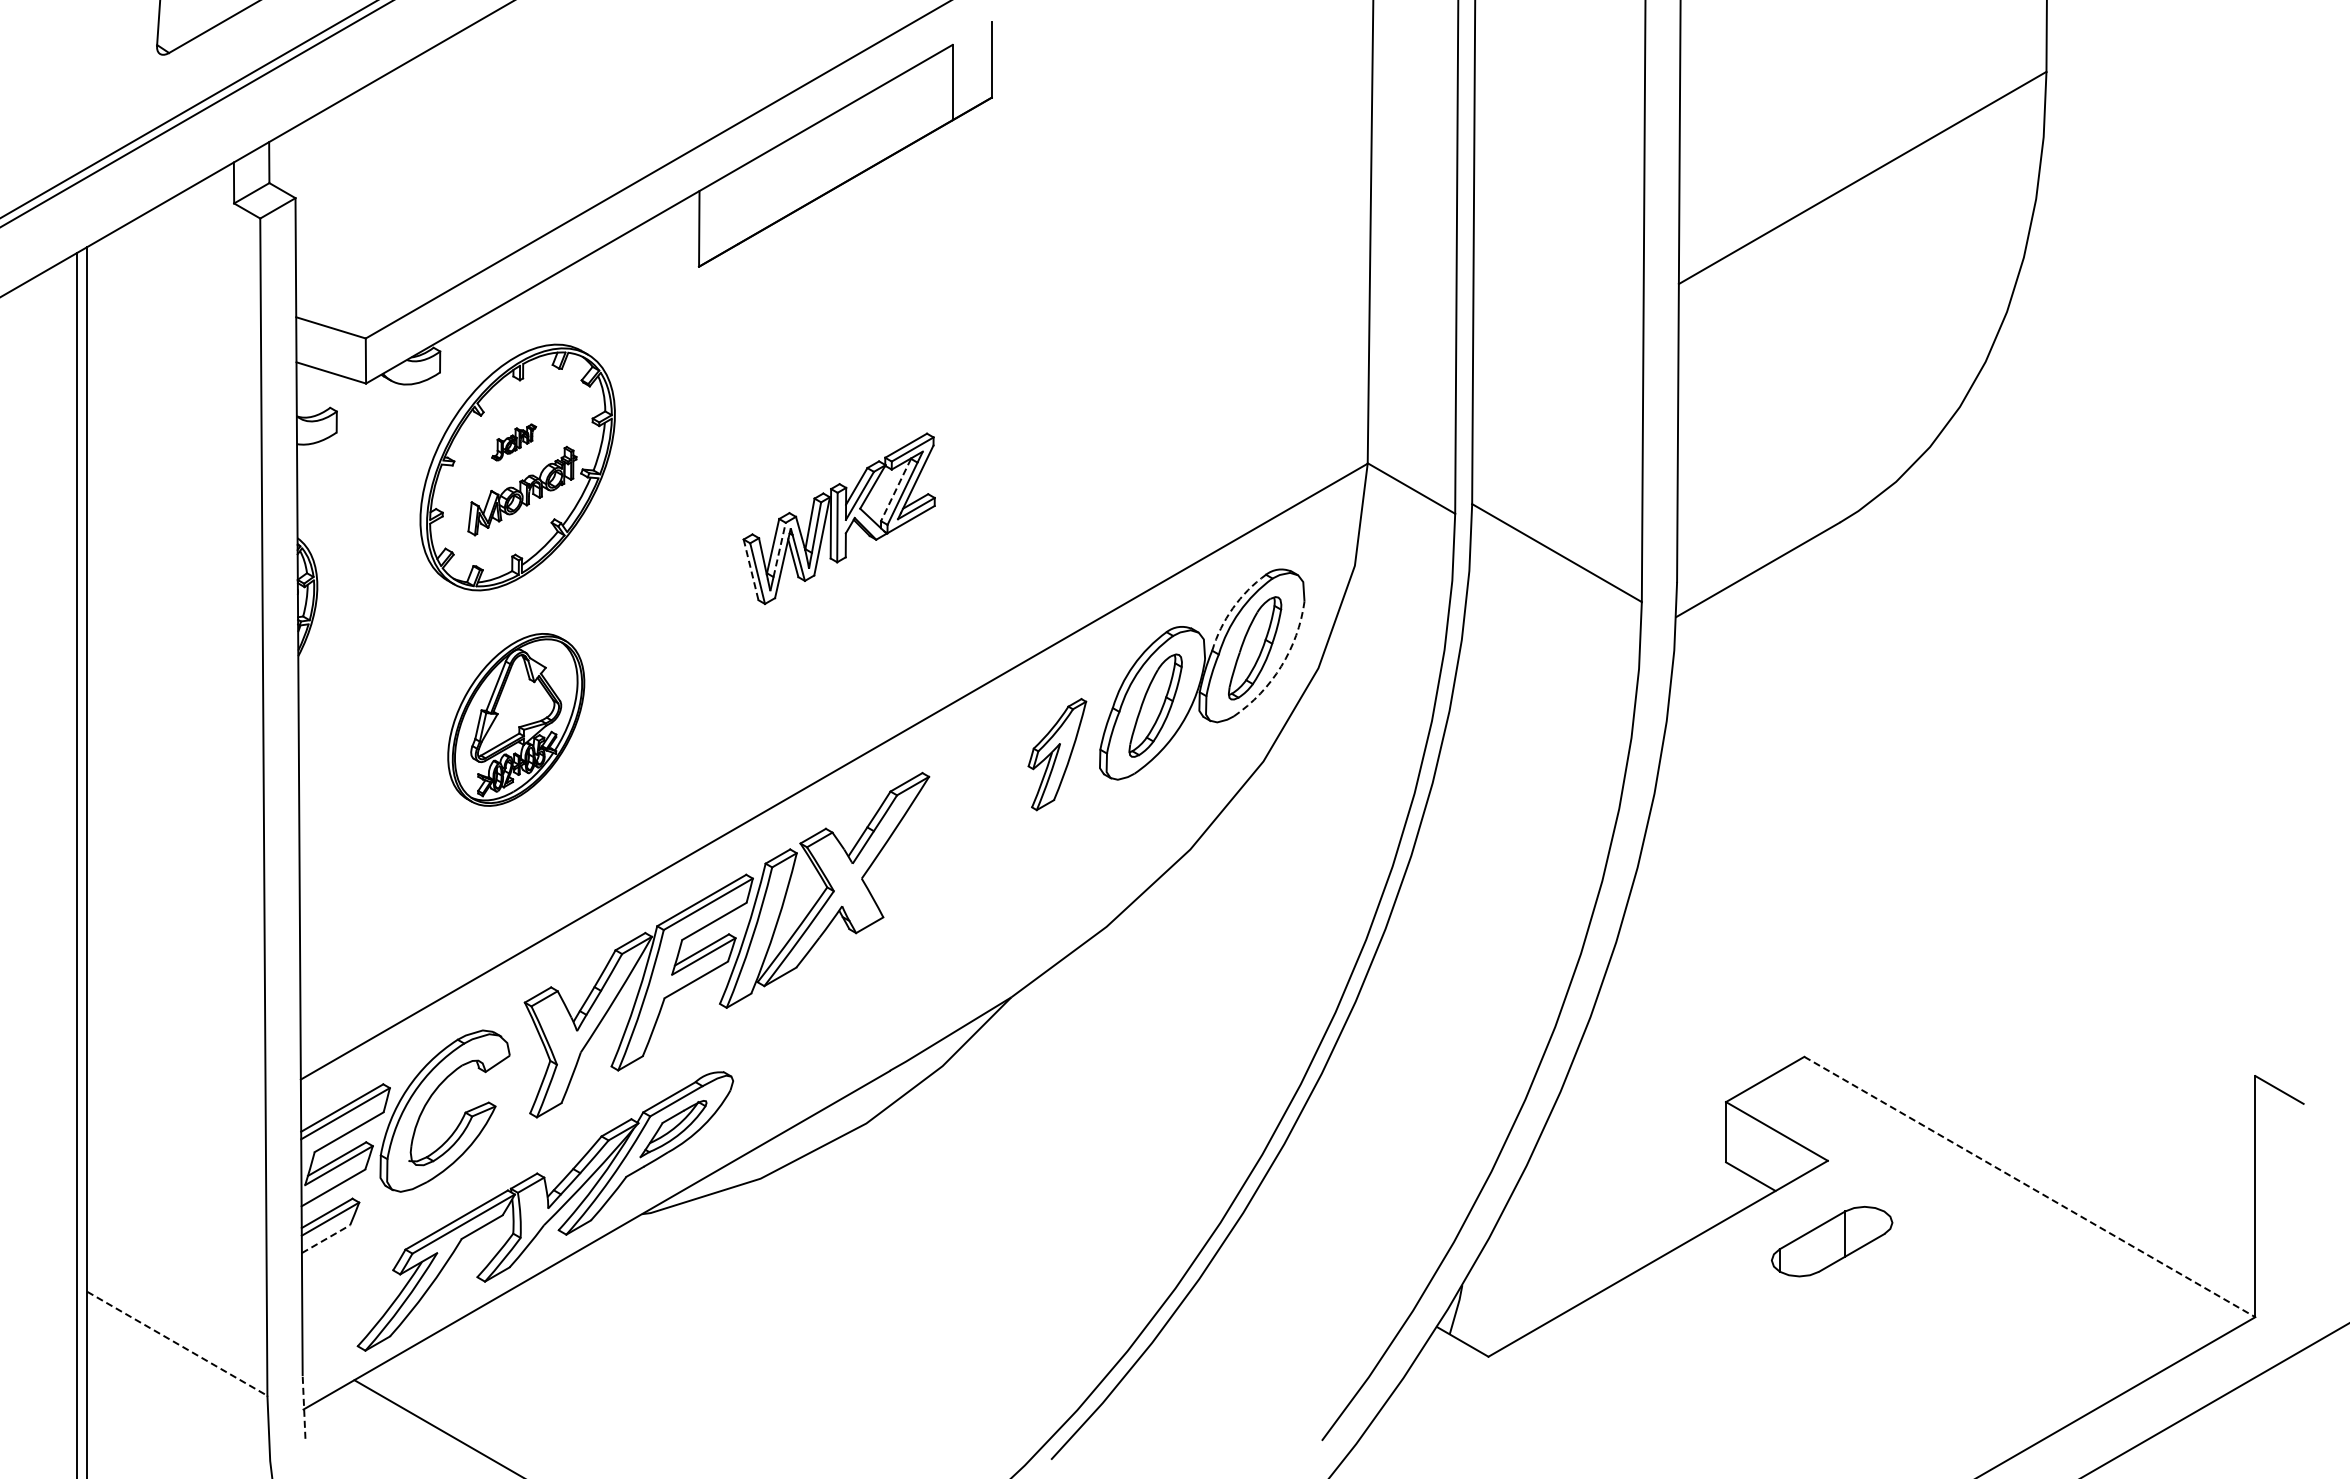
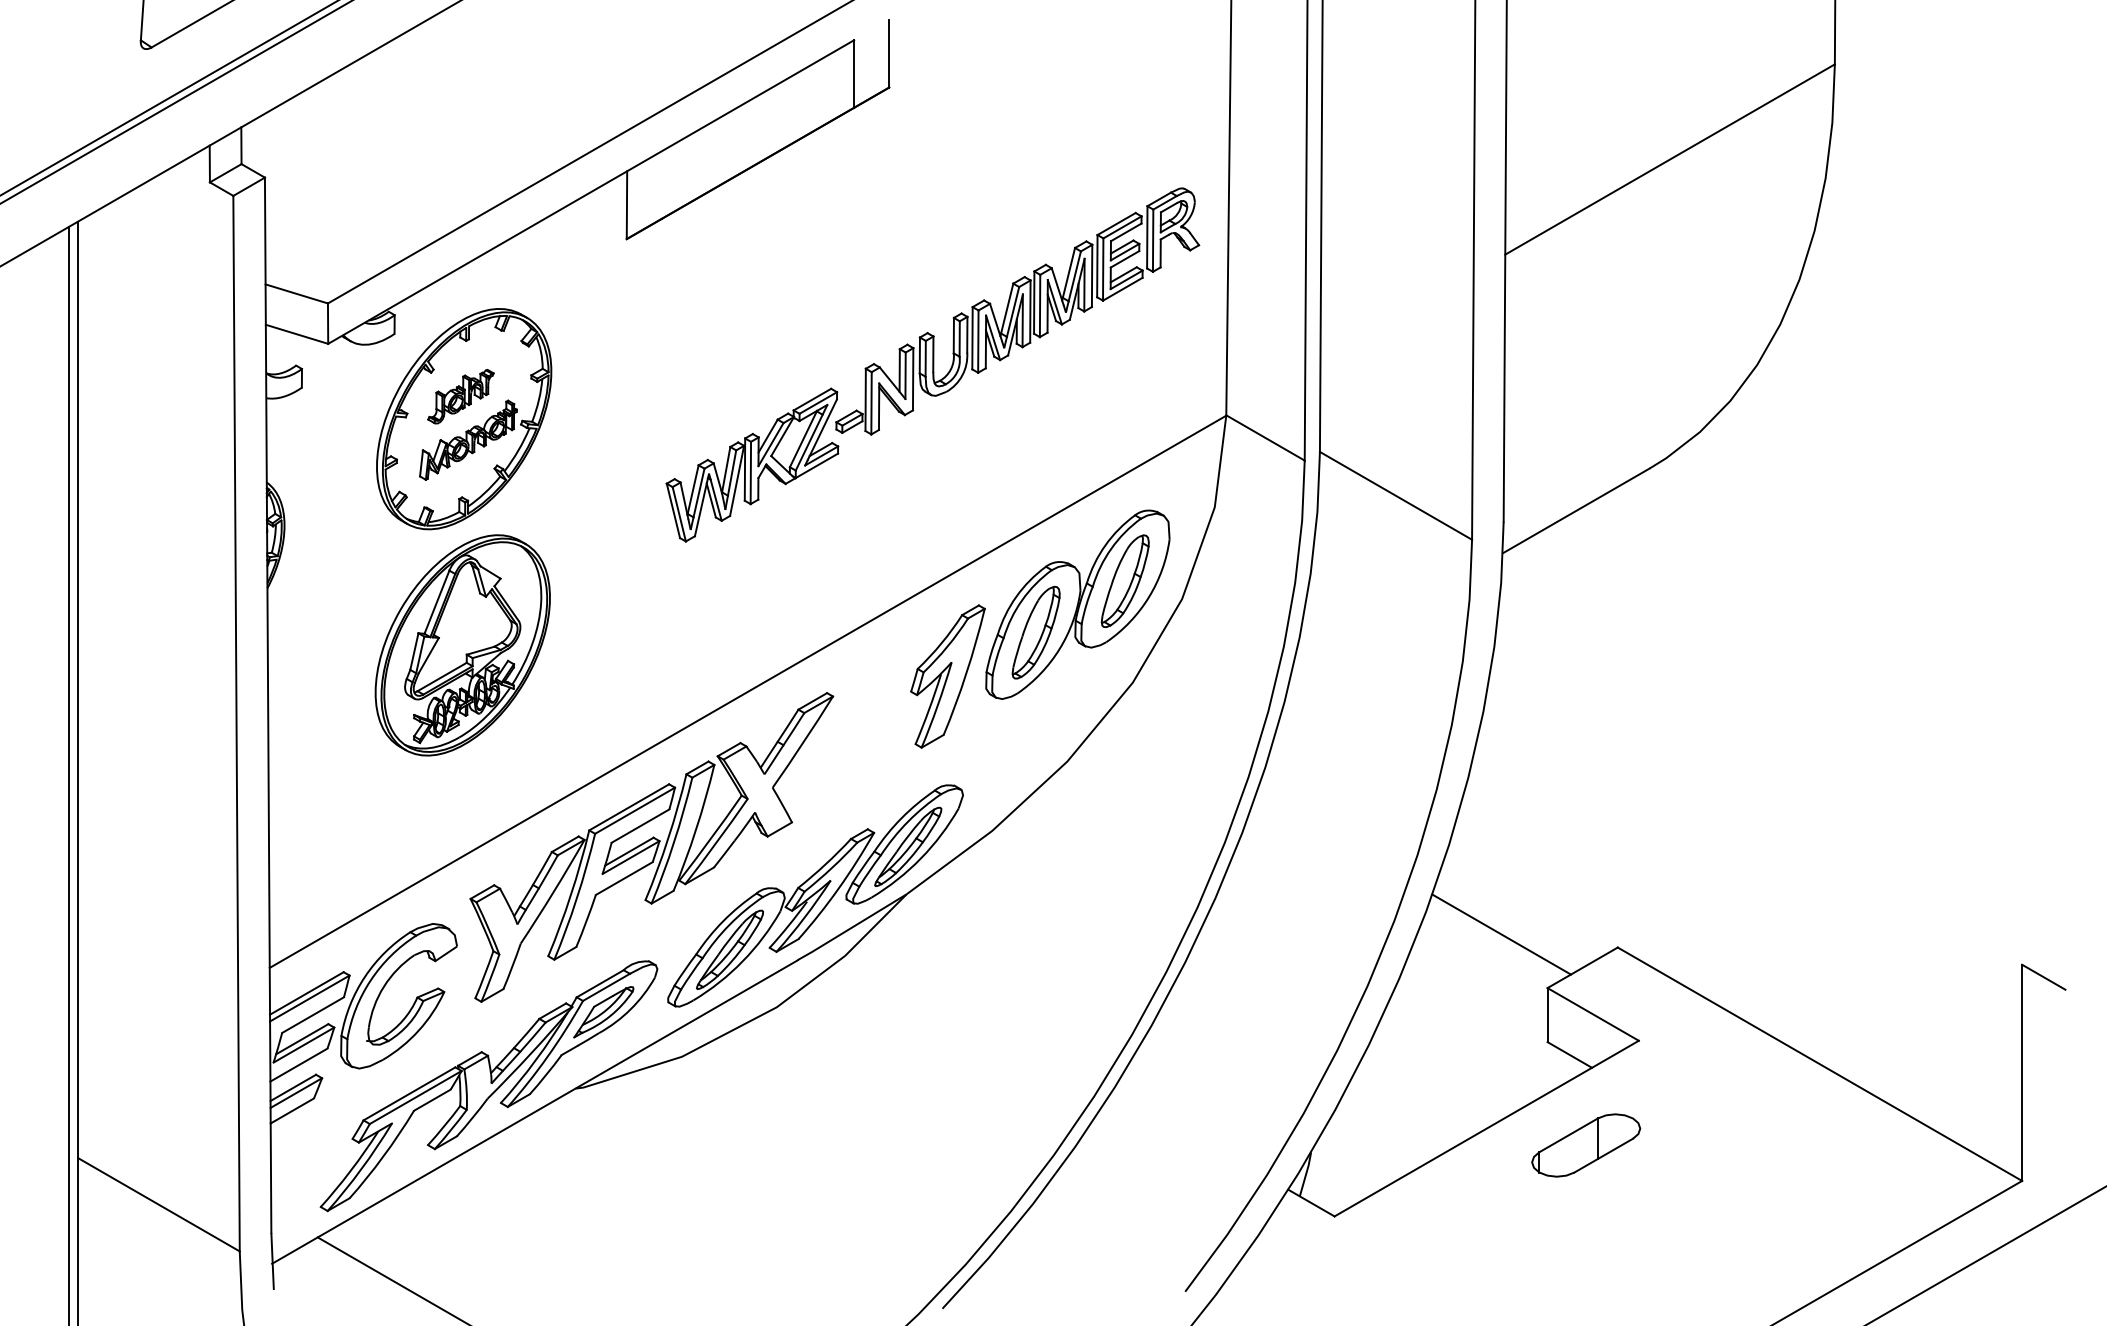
part: (1134, 347) -> (1017, 311), added
part: (513, 442) -> (460, 396), size x1.67
line: (896, 490) -> (803, 439), dashed -> solid
line: (779, 549) -> (698, 492), dashed -> solid
line: (751, 570) -> (673, 511), dashed -> solid
arc: (1232, 608) -> (1105, 545), dashed -> solid
arc: (1281, 666) -> (1148, 597), dashed -> solid
part: (516, 719) -> (463, 645), size x1.43
part: (1057, 754) -> (948, 676), size x1.43
part: (909, 999) -> (815, 896), added
line: (1674, 1042) -> (1501, 934), added
line: (2030, 1187) -> (1820, 1064), dashed -> solid
line: (326, 1239) -> (292, 1111), dashed -> solid
part: (1832, 1241) -> (1586, 1145), moved
line: (177, 1344) -> (159, 1205), dashed -> solid
line: (304, 1406) -> (273, 1261), dashed -> solid

